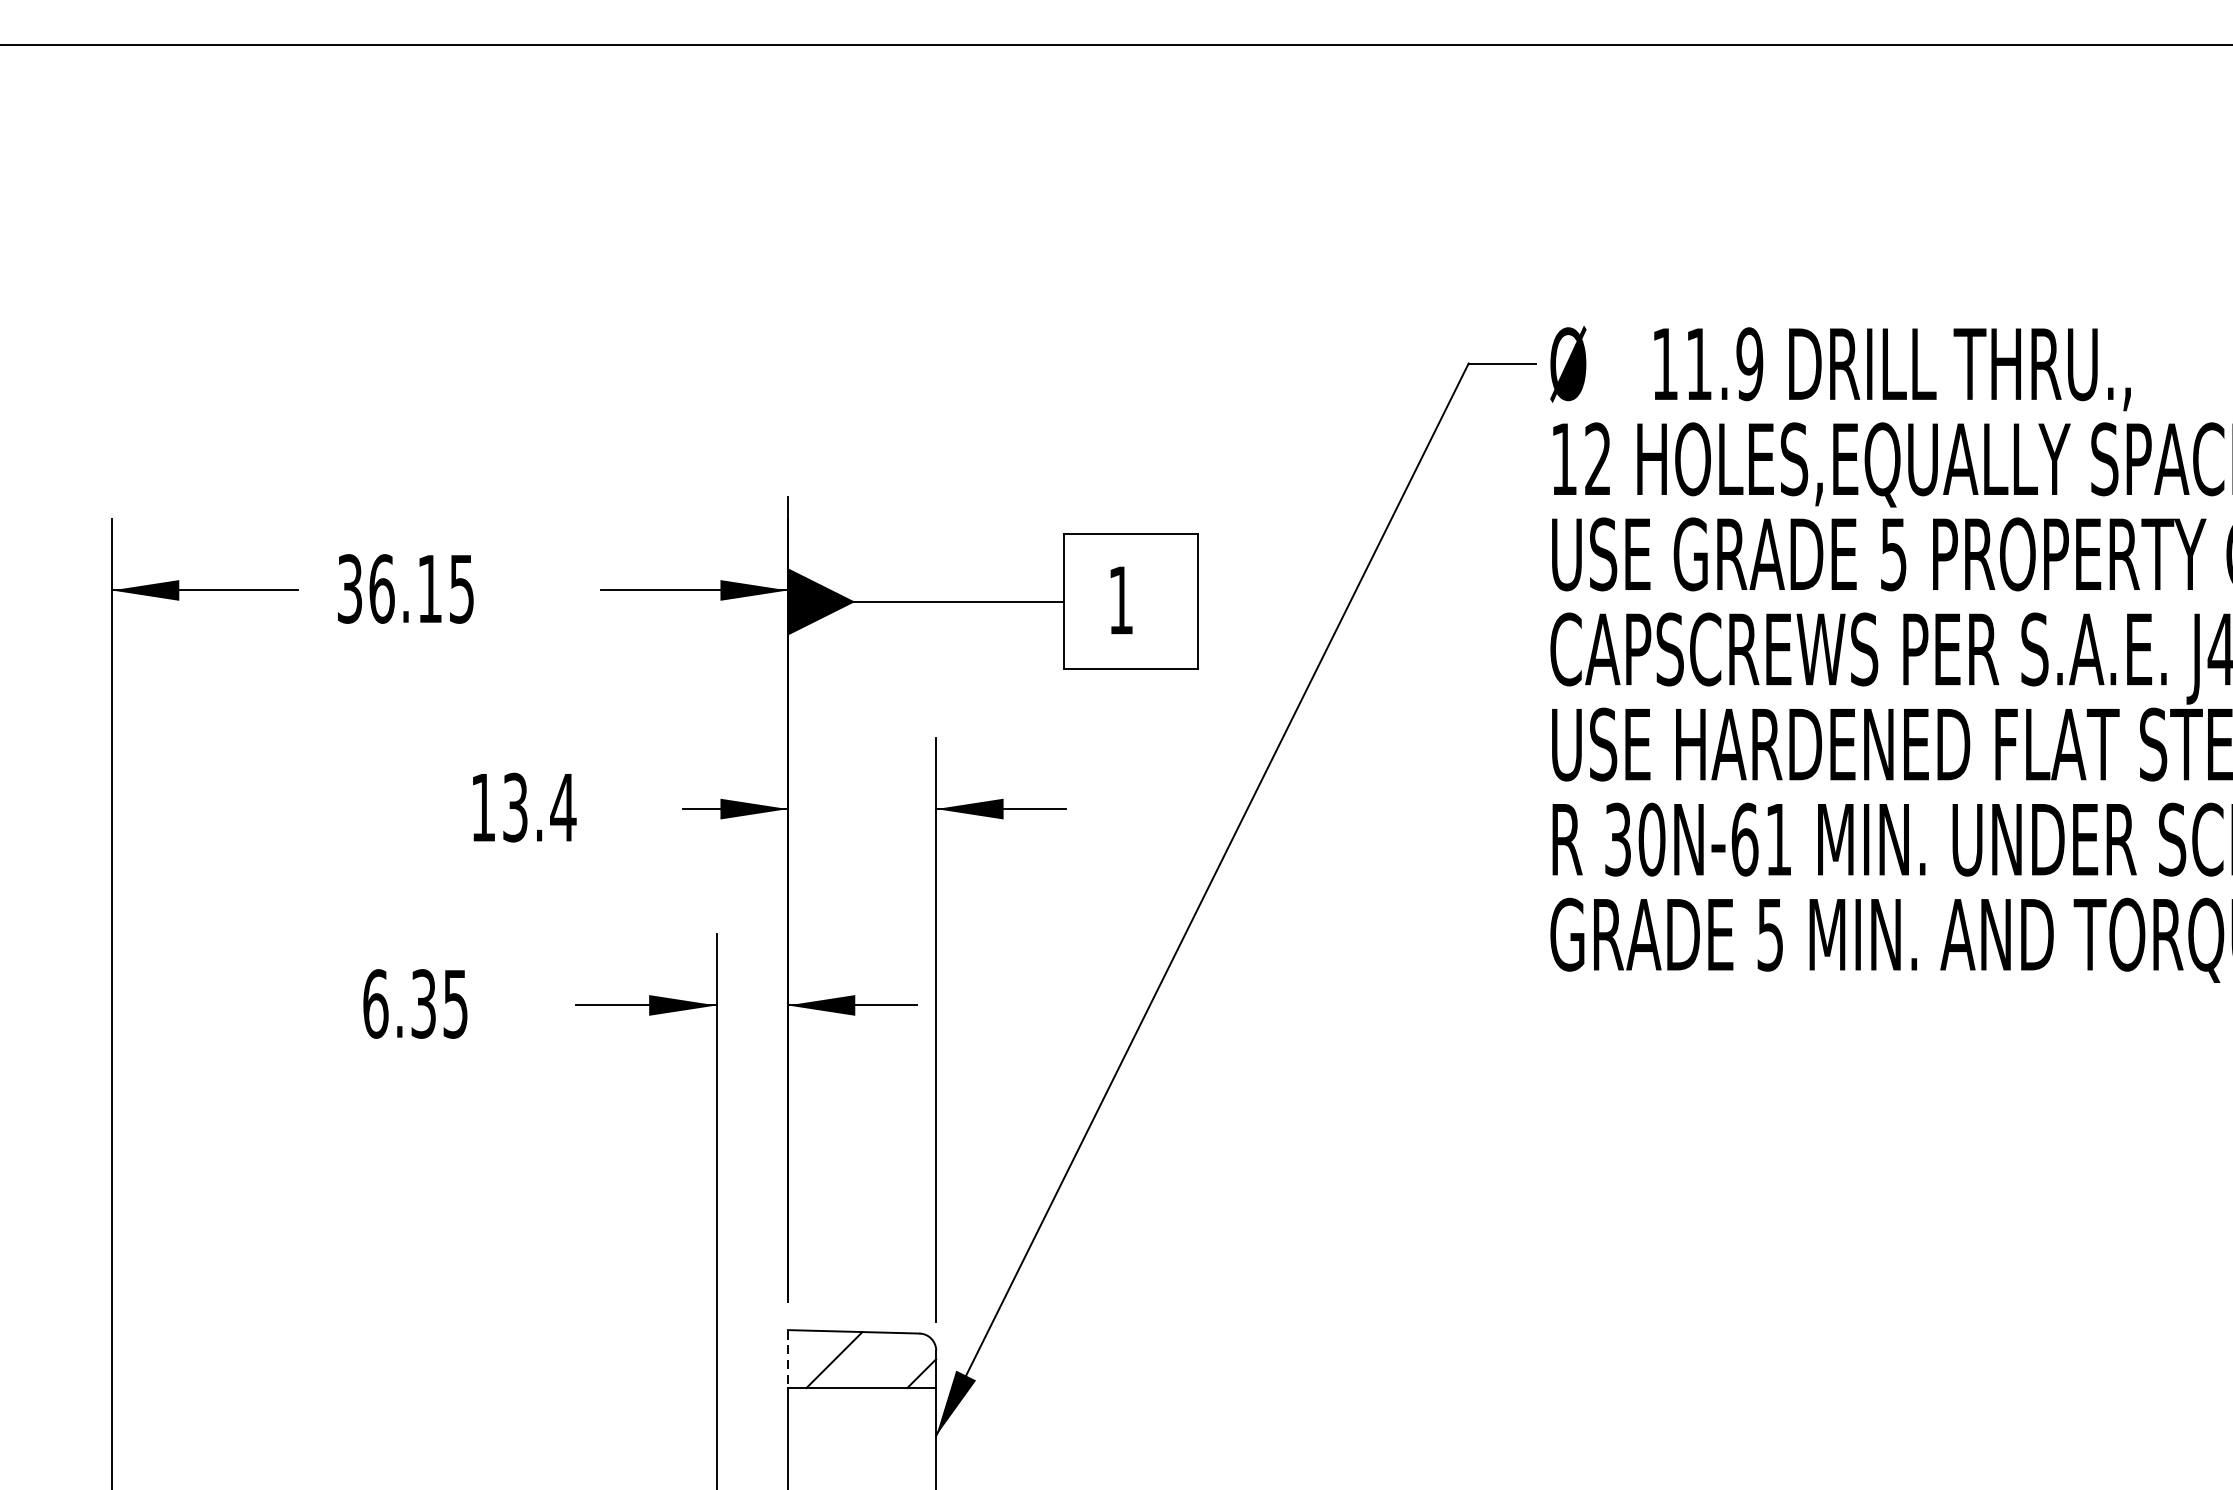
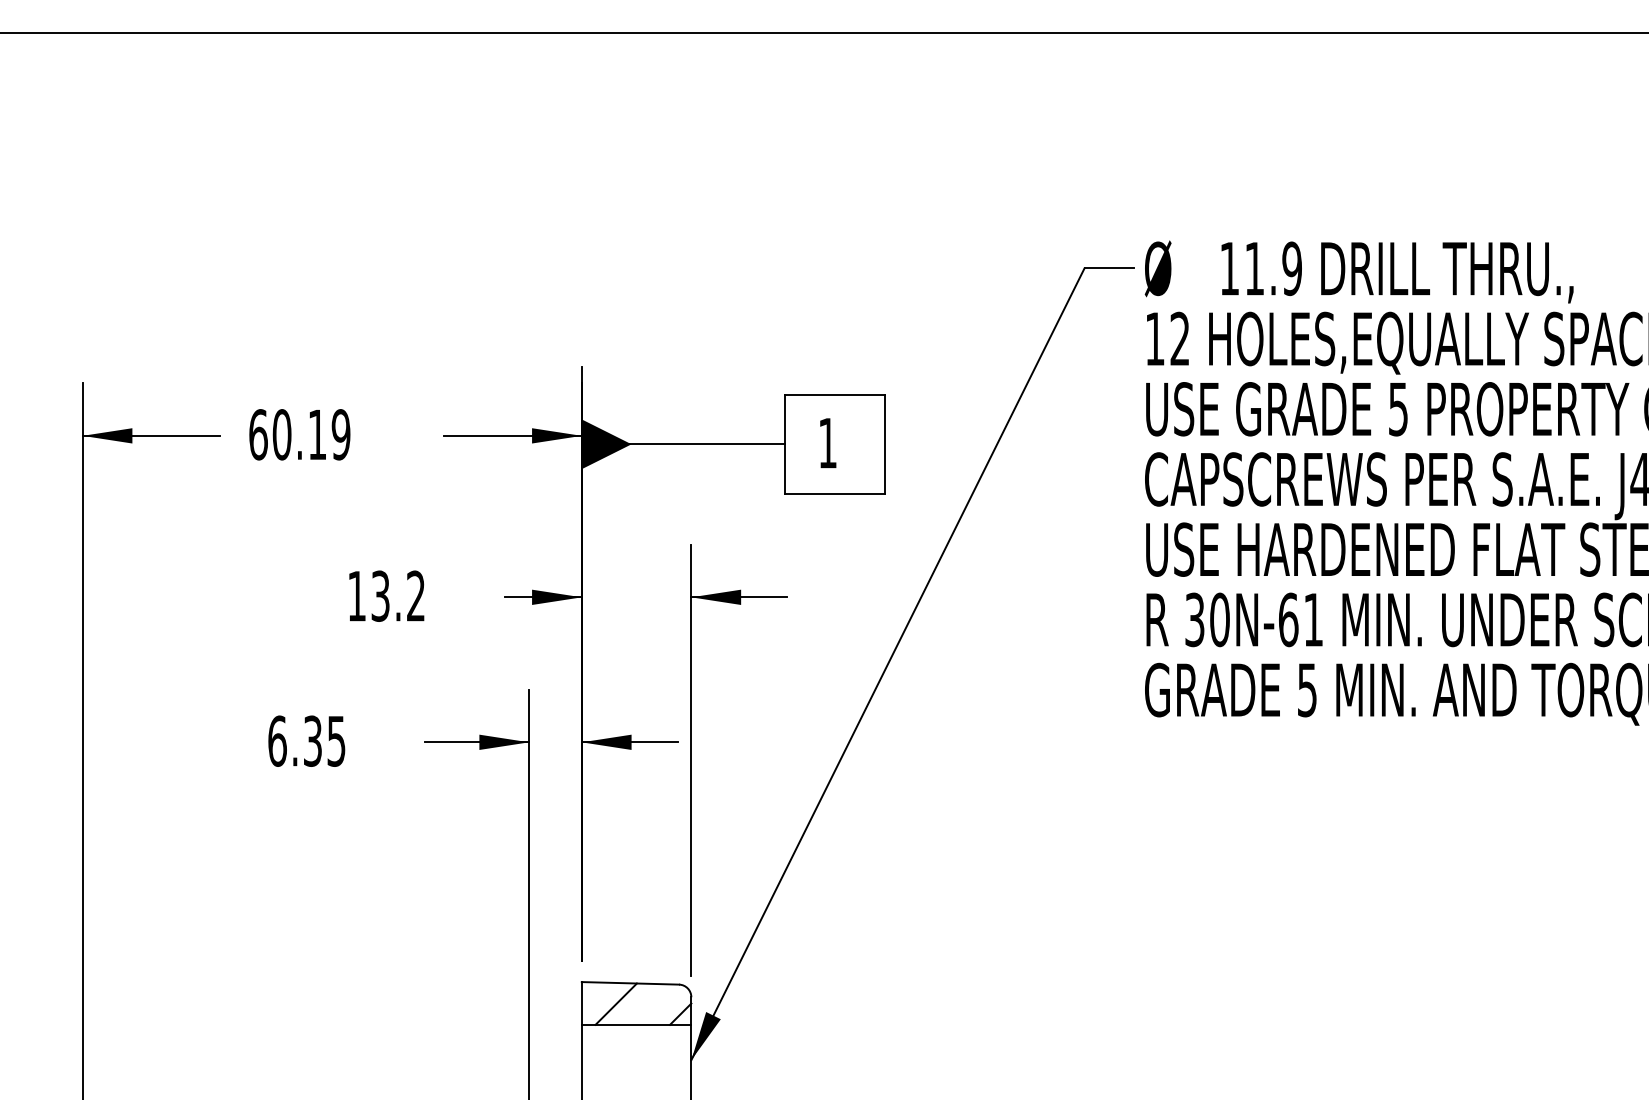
text: (405, 588) -> (299, 434), 36.15 -> 60.19
text: (562, 806) -> (415, 595), 13.4 -> 13.2
line: (787, 1359) -> (581, 1003), dashed -> solid

